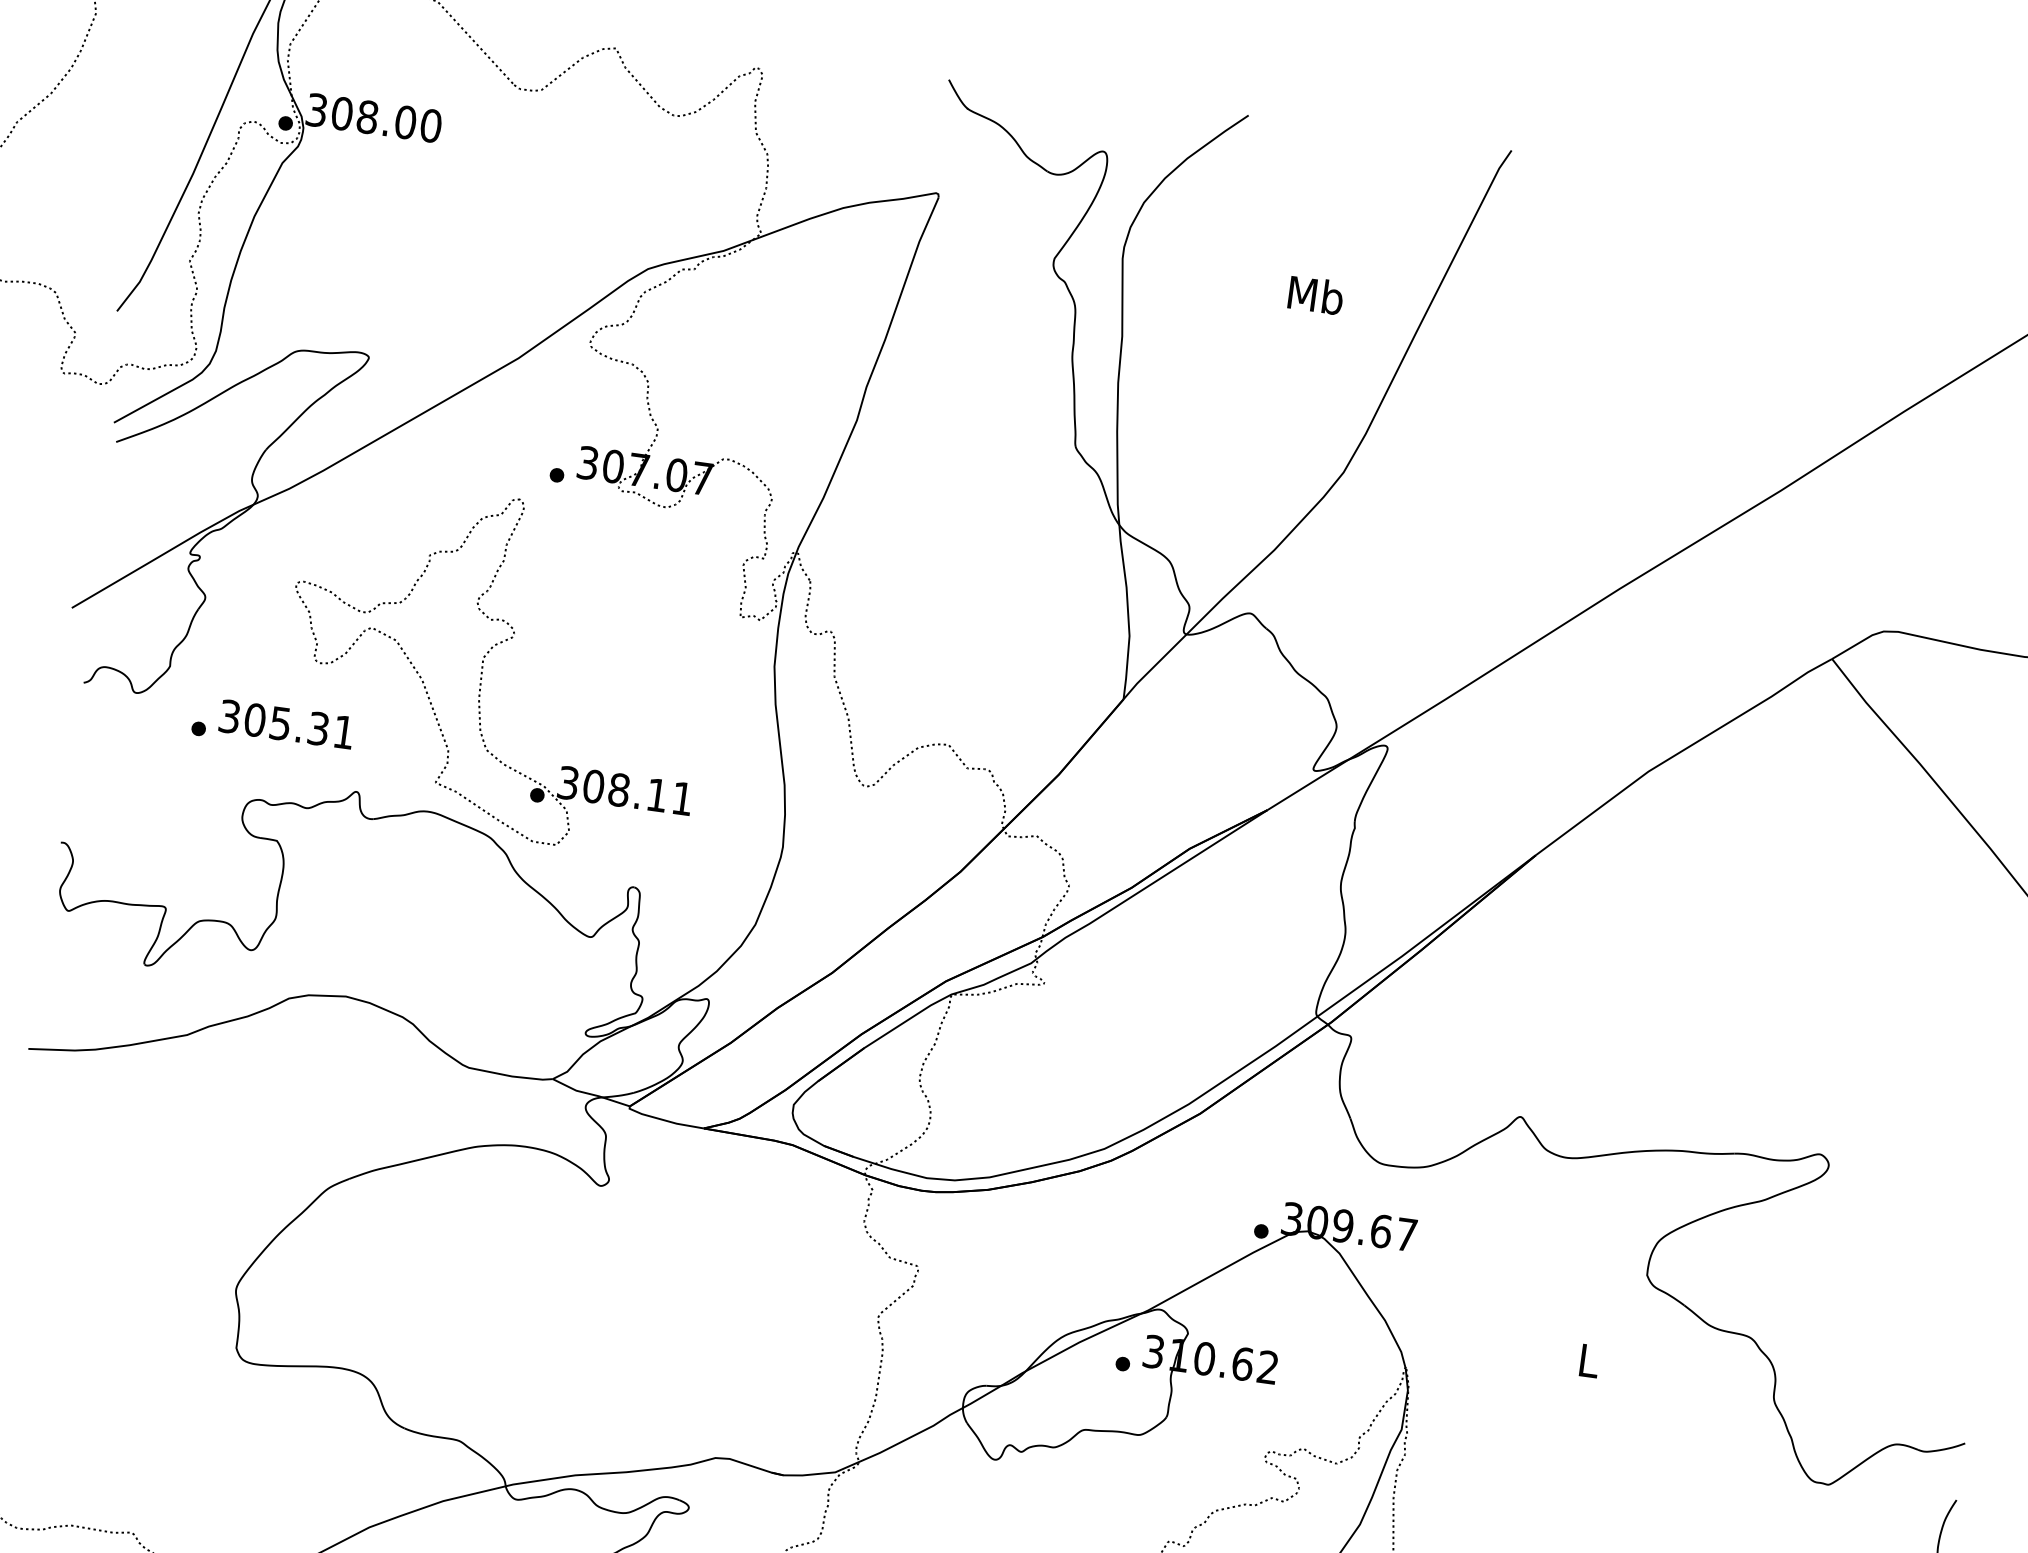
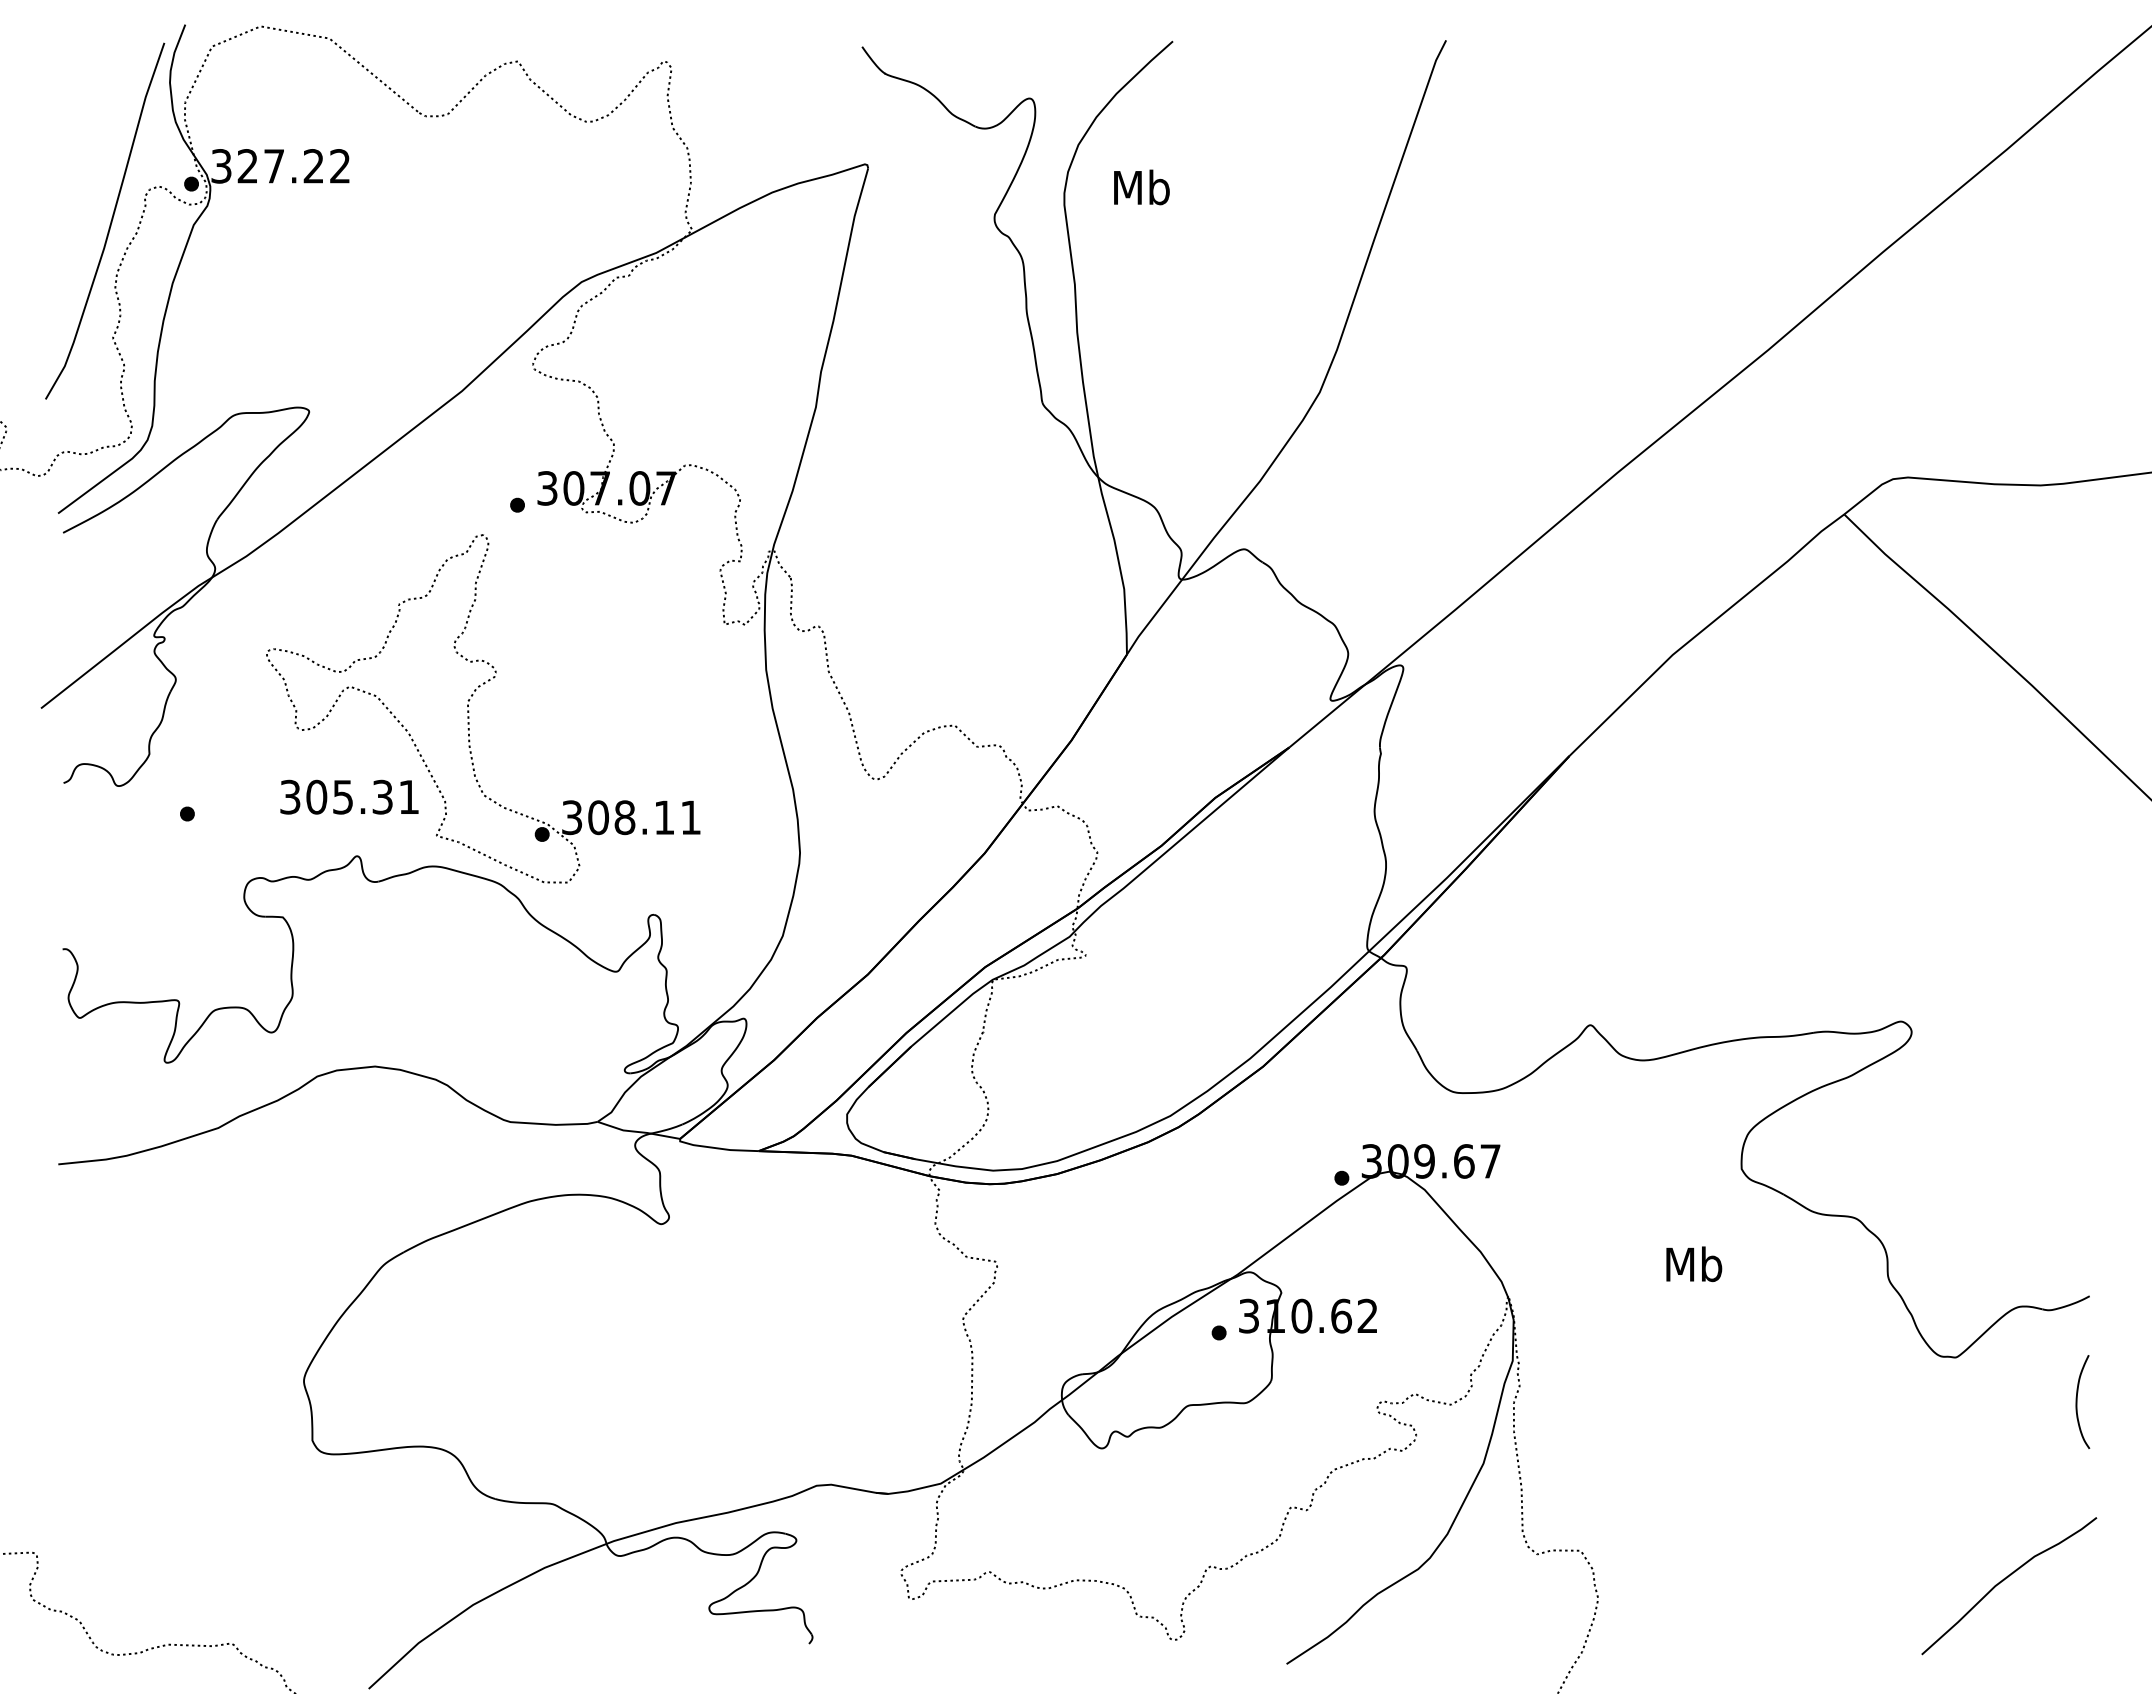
text: (386, 119) -> (293, 166), 308.00 -> 327.22
text: (1315, 295) -> (1141, 187), moved
text: (286, 723) -> (349, 796), moved
text: (1589, 1360) -> (1694, 1264), L -> Mb

